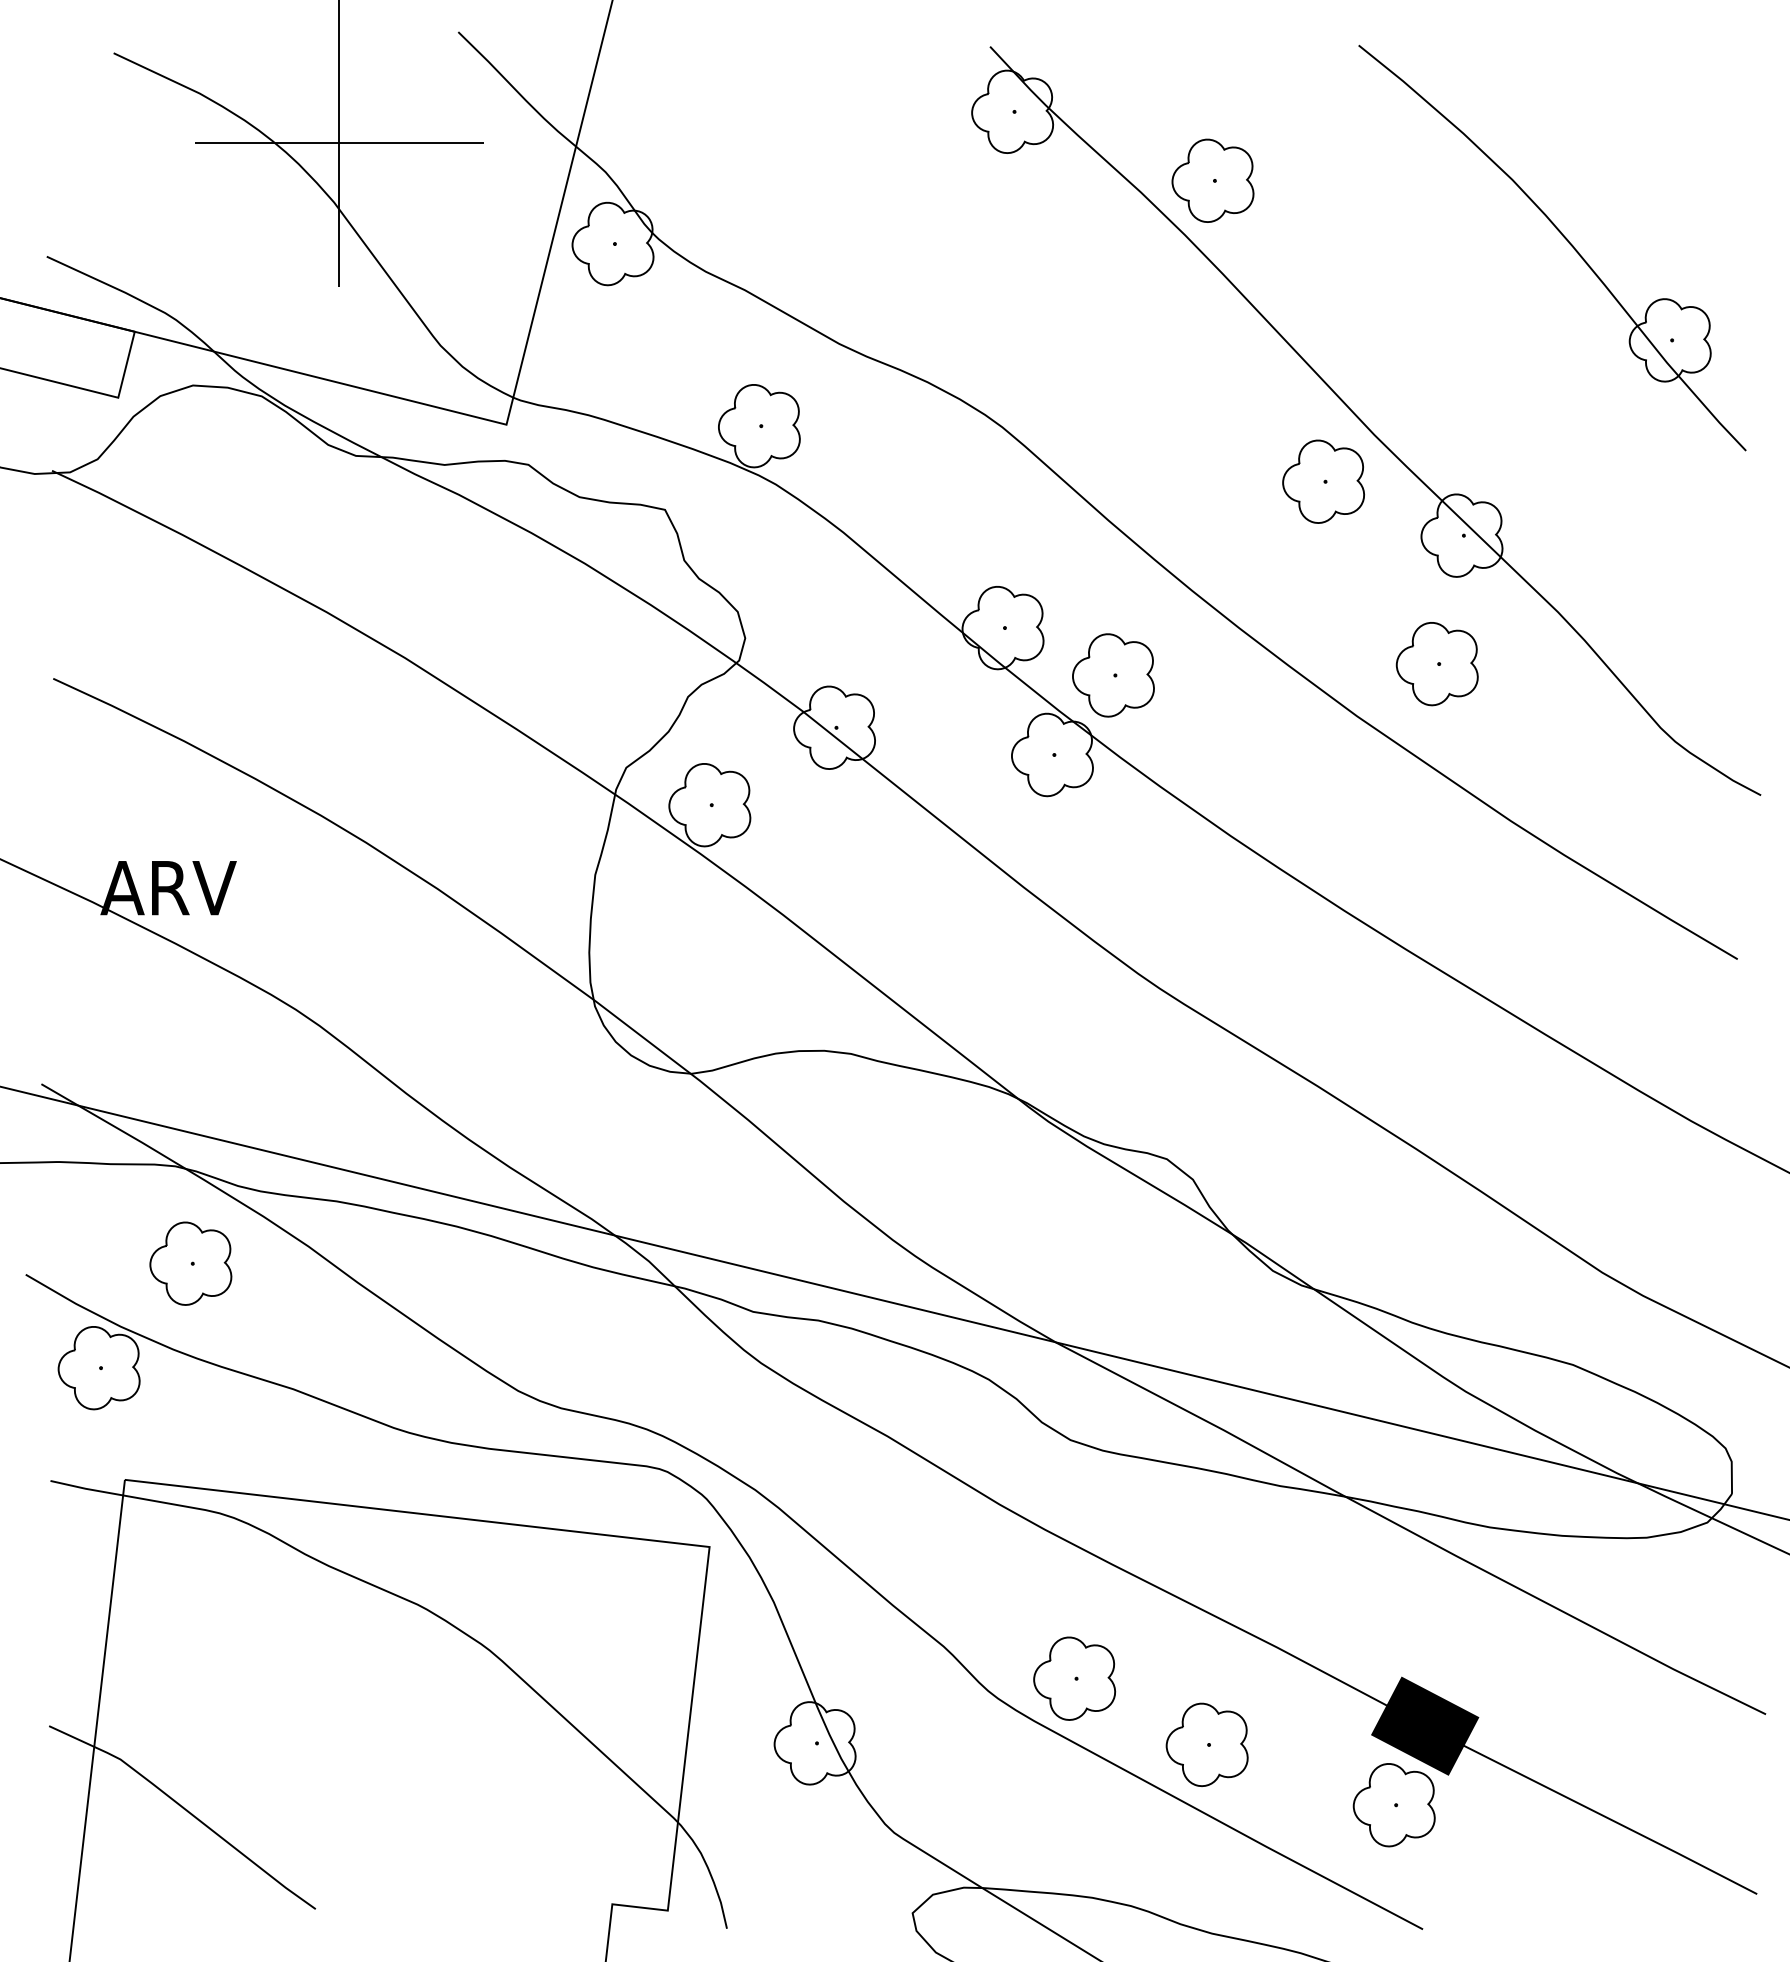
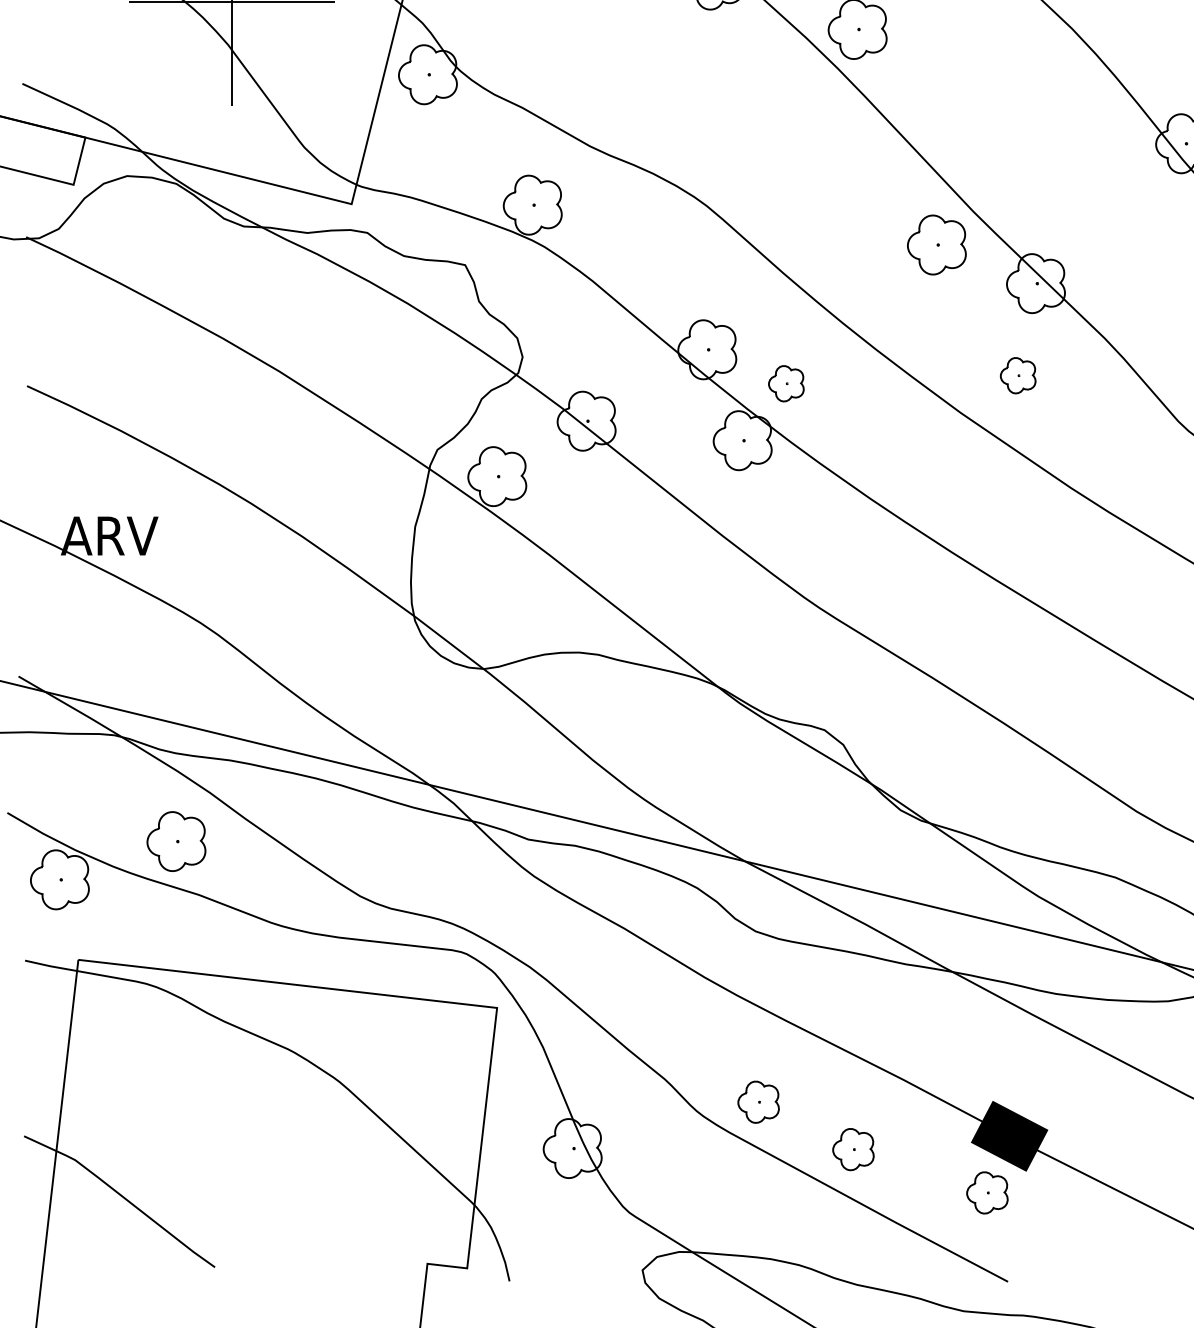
part: (1436, 664) -> (1017, 375), size x0.6
part: (1113, 675) -> (786, 383), size x0.6
part: (190, 1263) -> (176, 841), moved
part: (1074, 1678) -> (758, 1102), size x0.7
part: (1206, 1744) -> (853, 1149), size x0.7
part: (1393, 1805) -> (986, 1193), size x0.7

